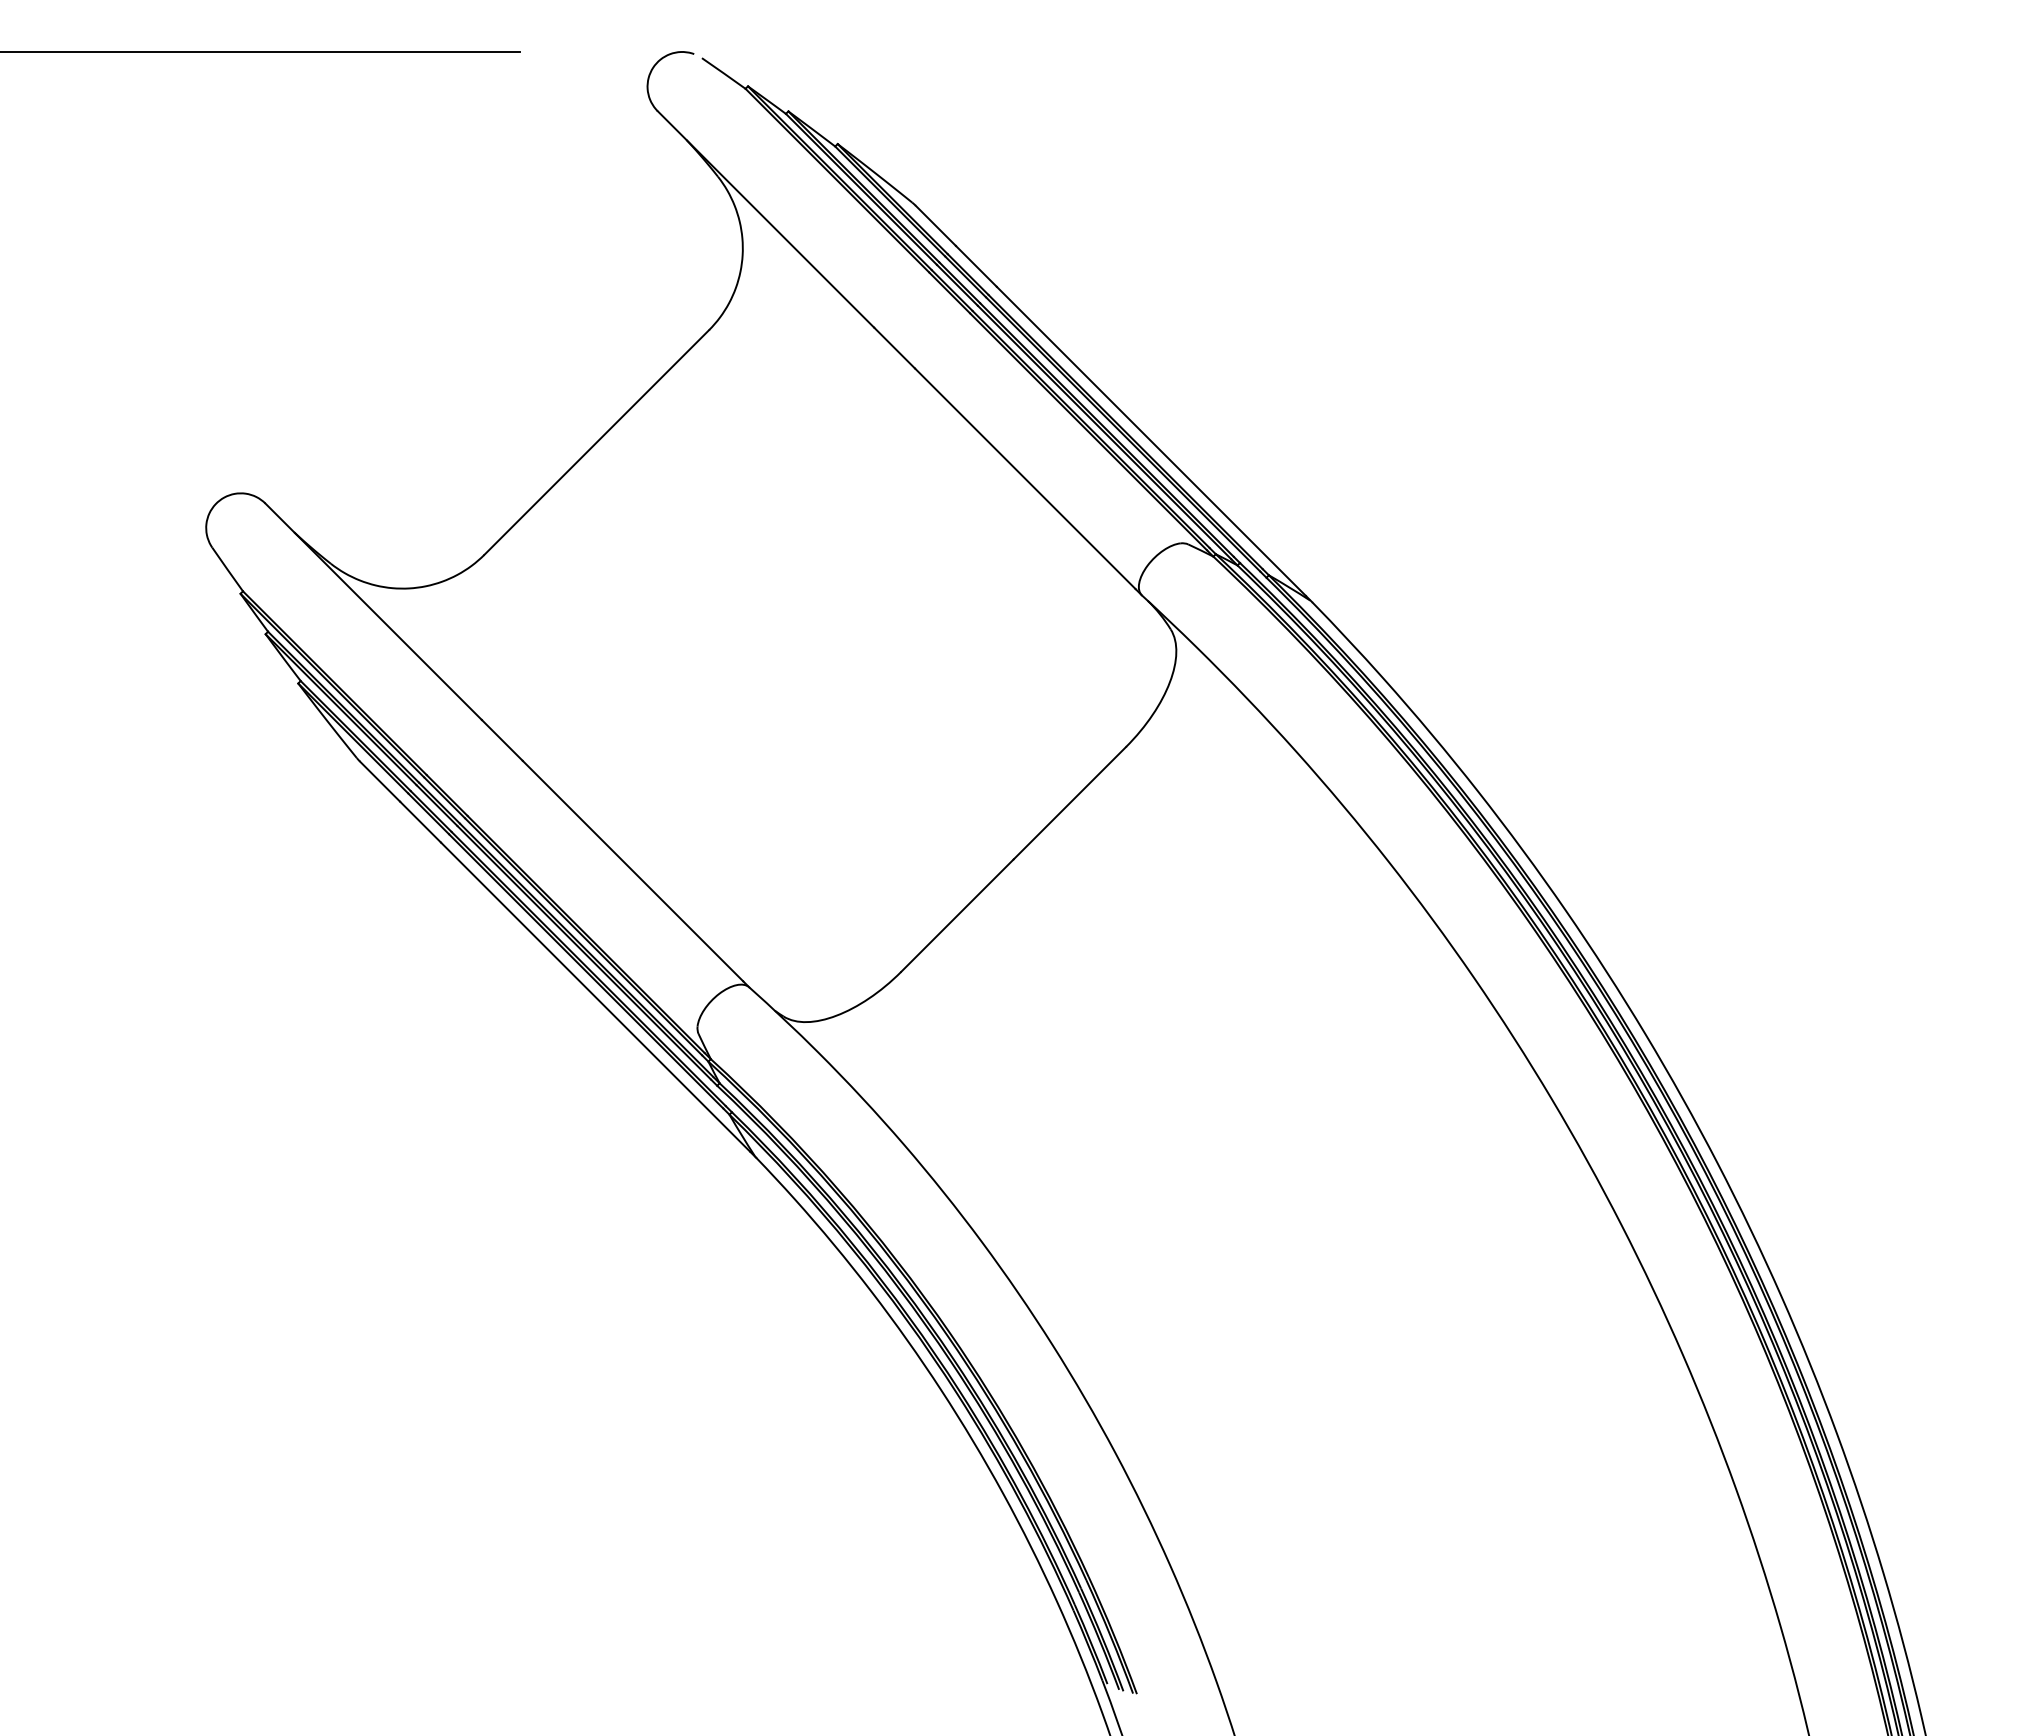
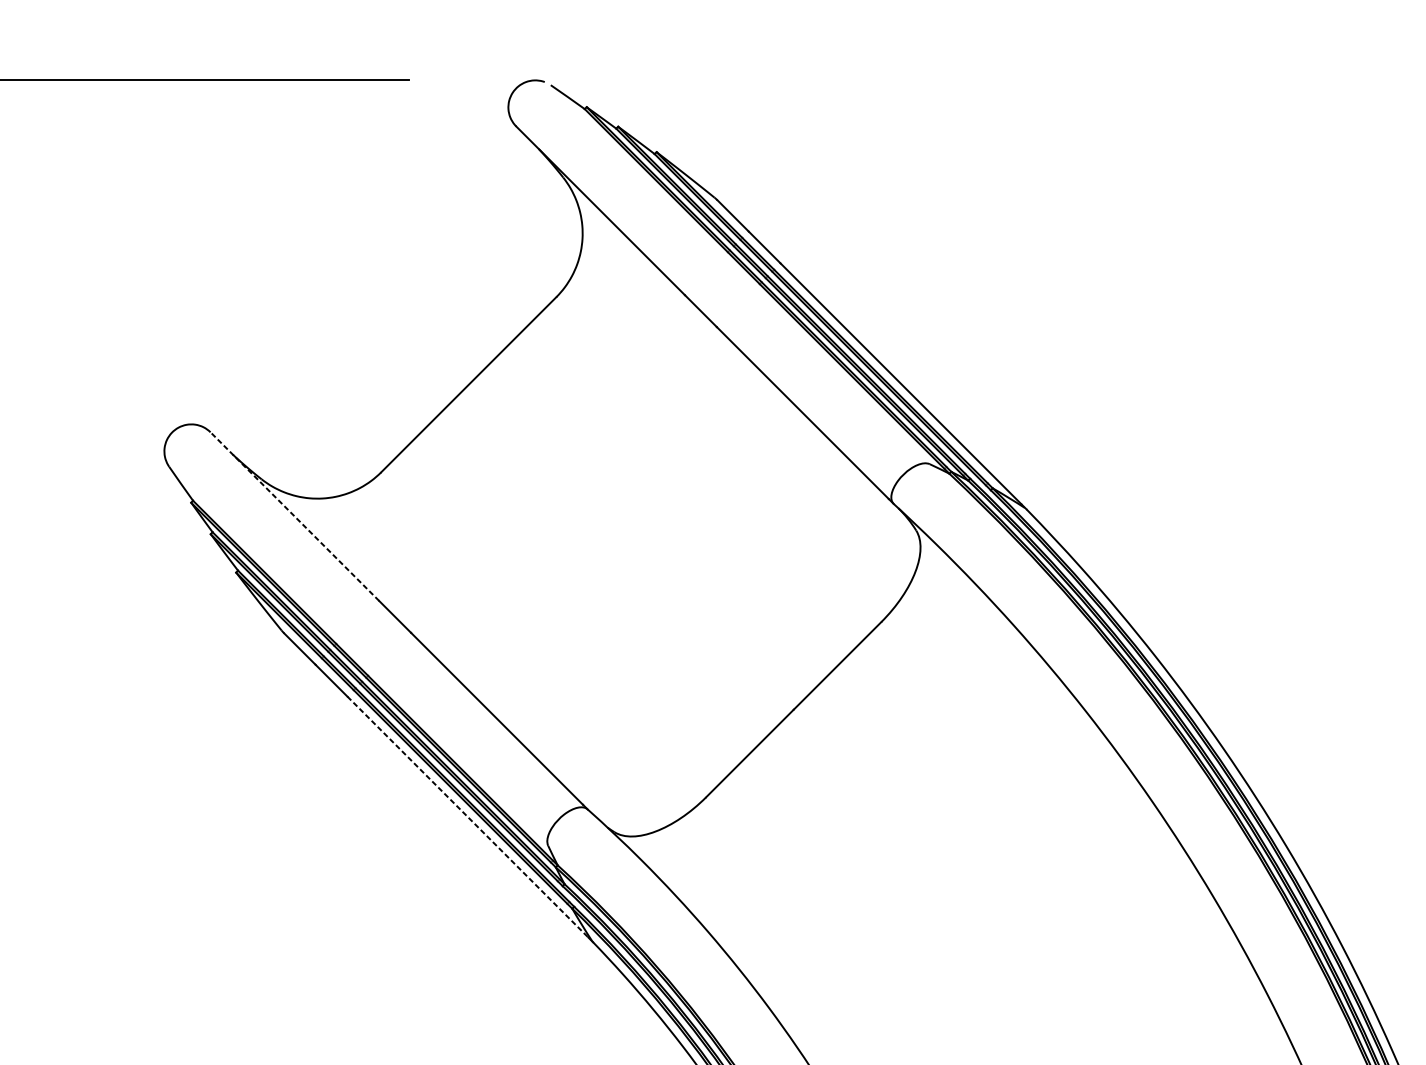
line: (373, 611) -> (294, 516), solid -> dashed
line: (595, 997) -> (467, 817), solid -> dashed

